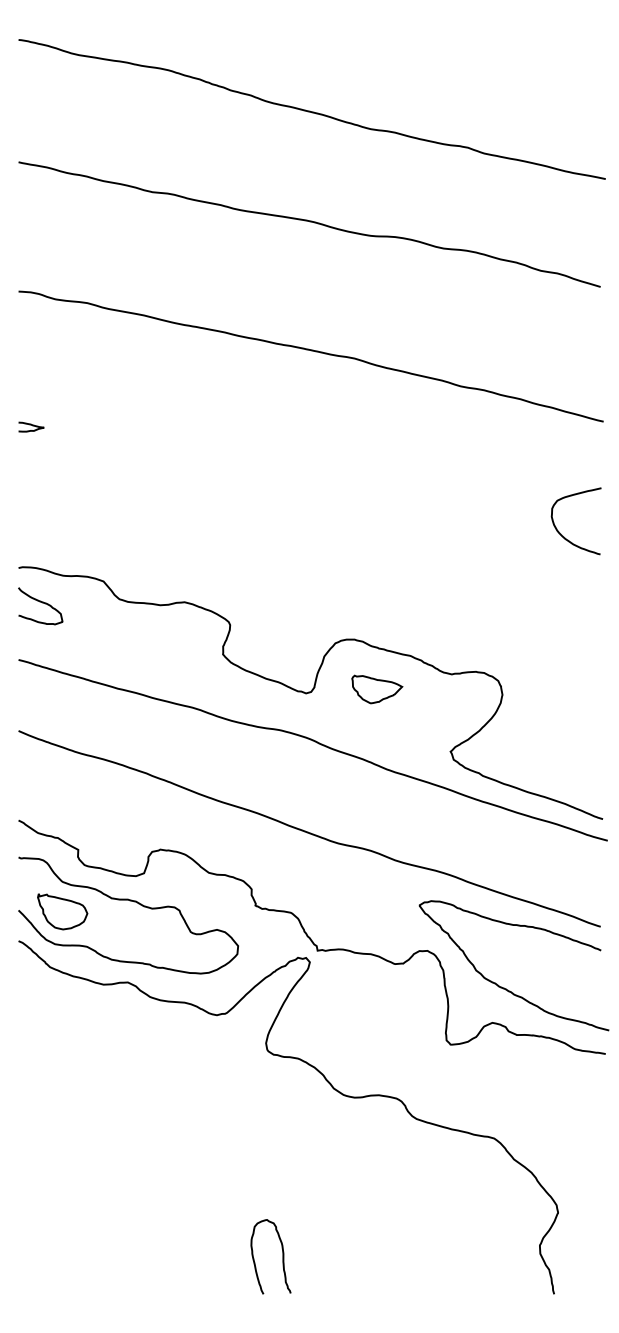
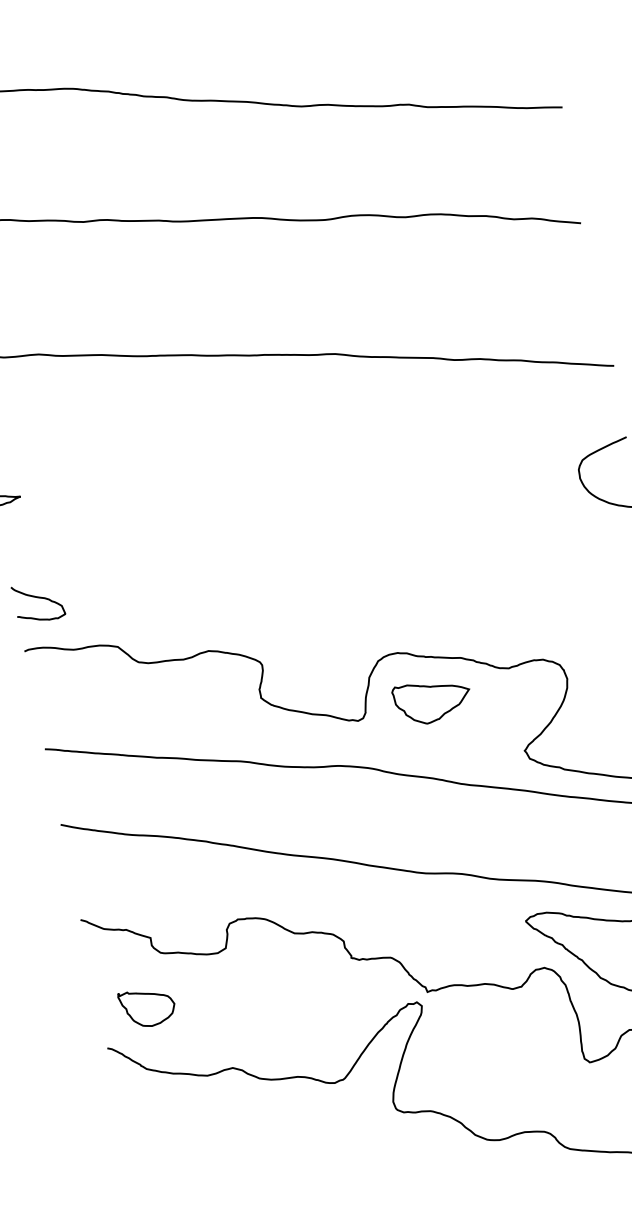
curve: (42, 603) -> (39, 598), moved
part: (377, 689) -> (433, 700), size x1.4
curve: (129, 901) -> (216, 981), removed

